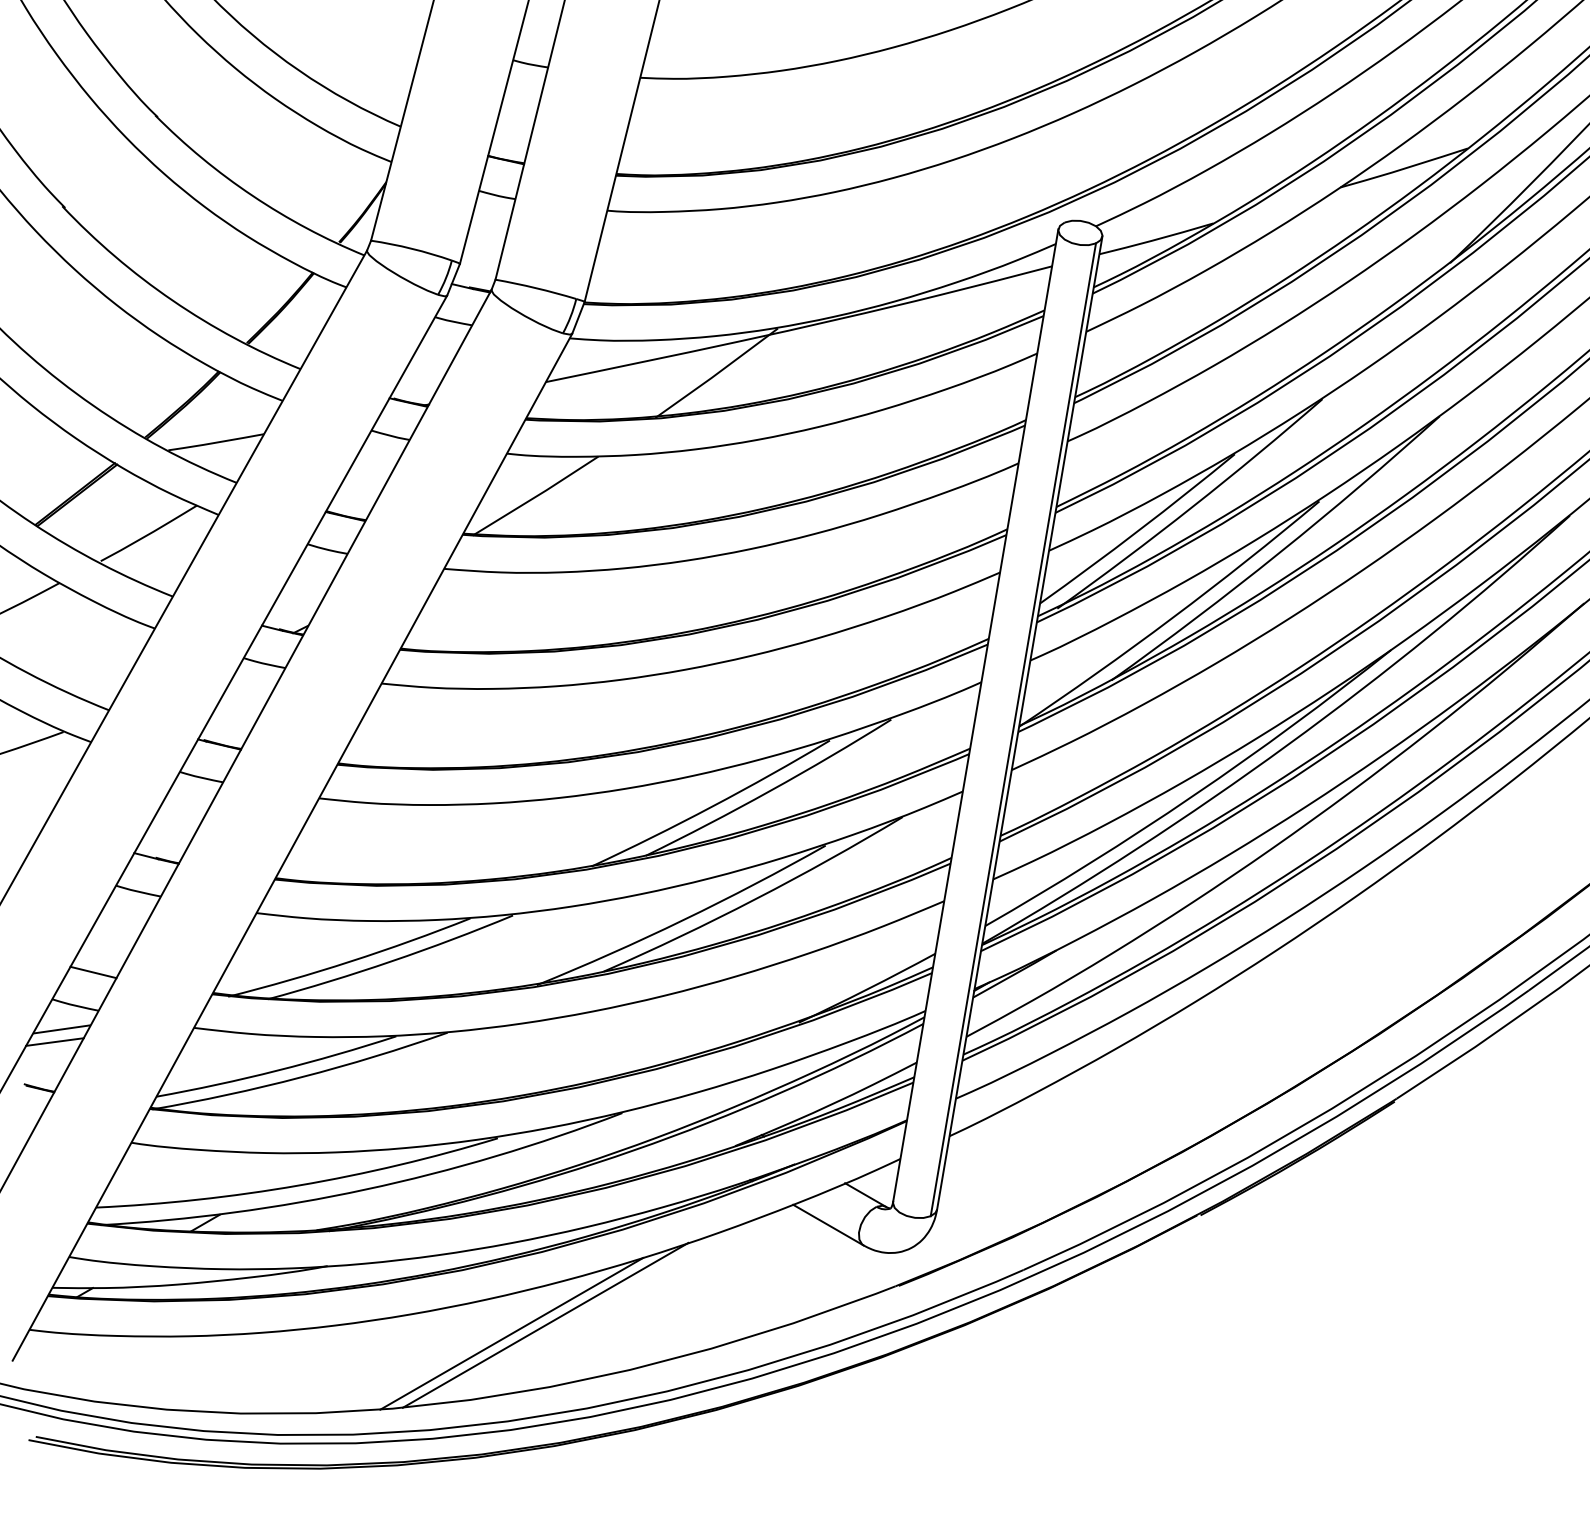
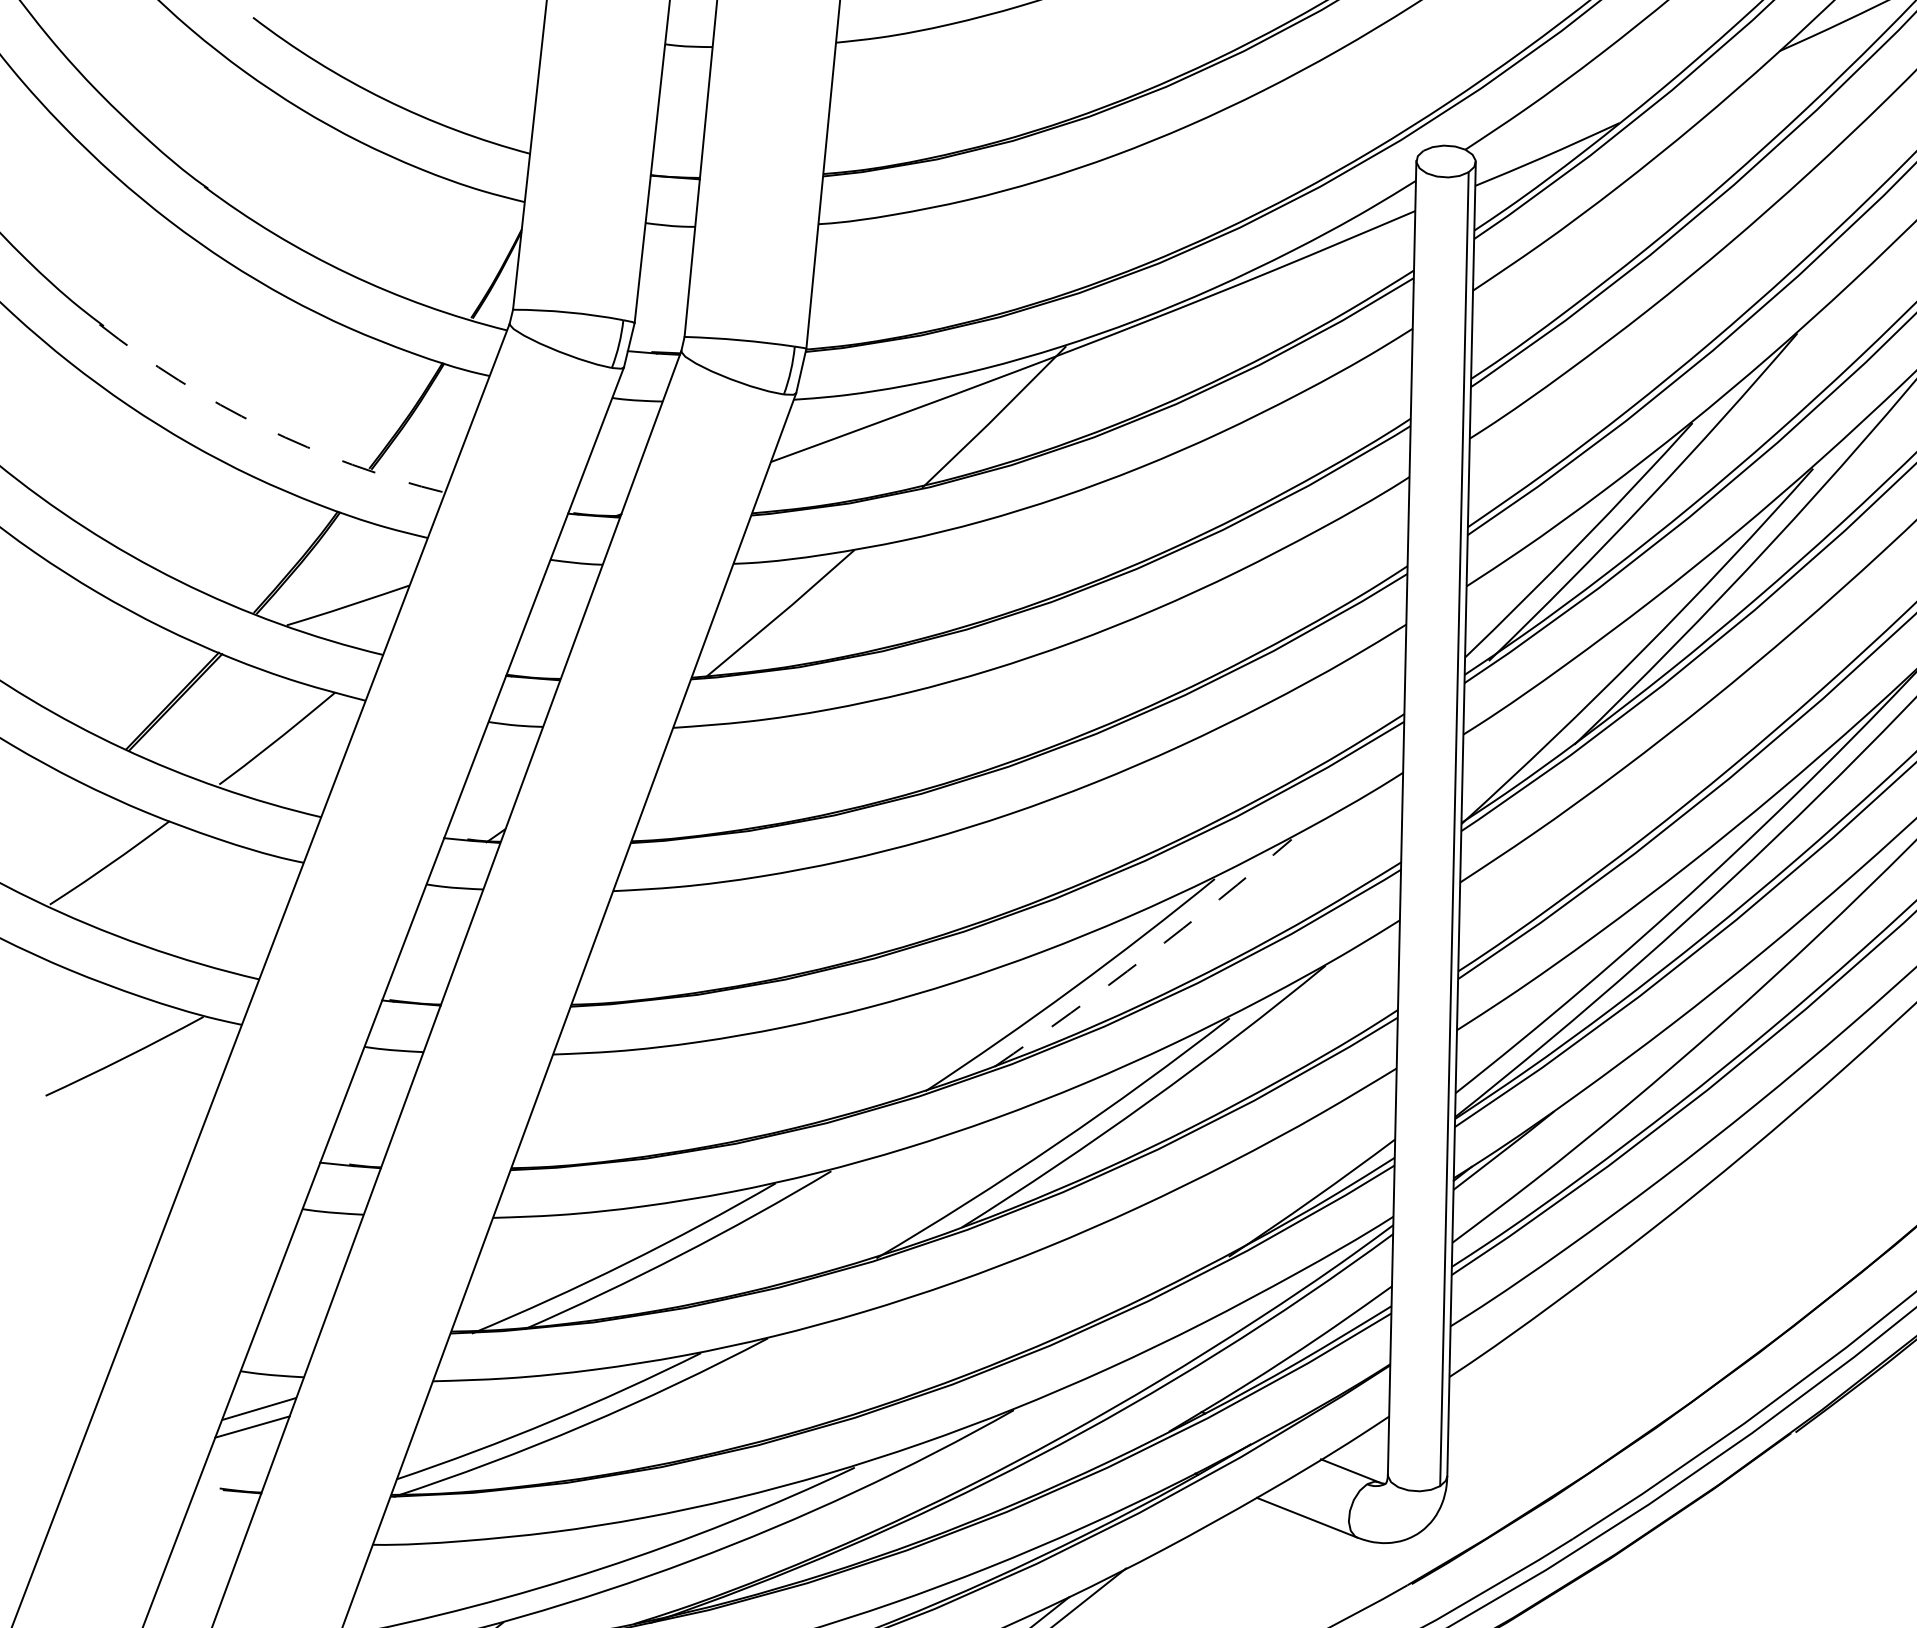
arc: (172, 300) -> (263, 427), solid -> dashed
arc: (770, 790) -> (1146, 956), solid -> dashed
line: (93, 972) -> (289, 1327), removed

